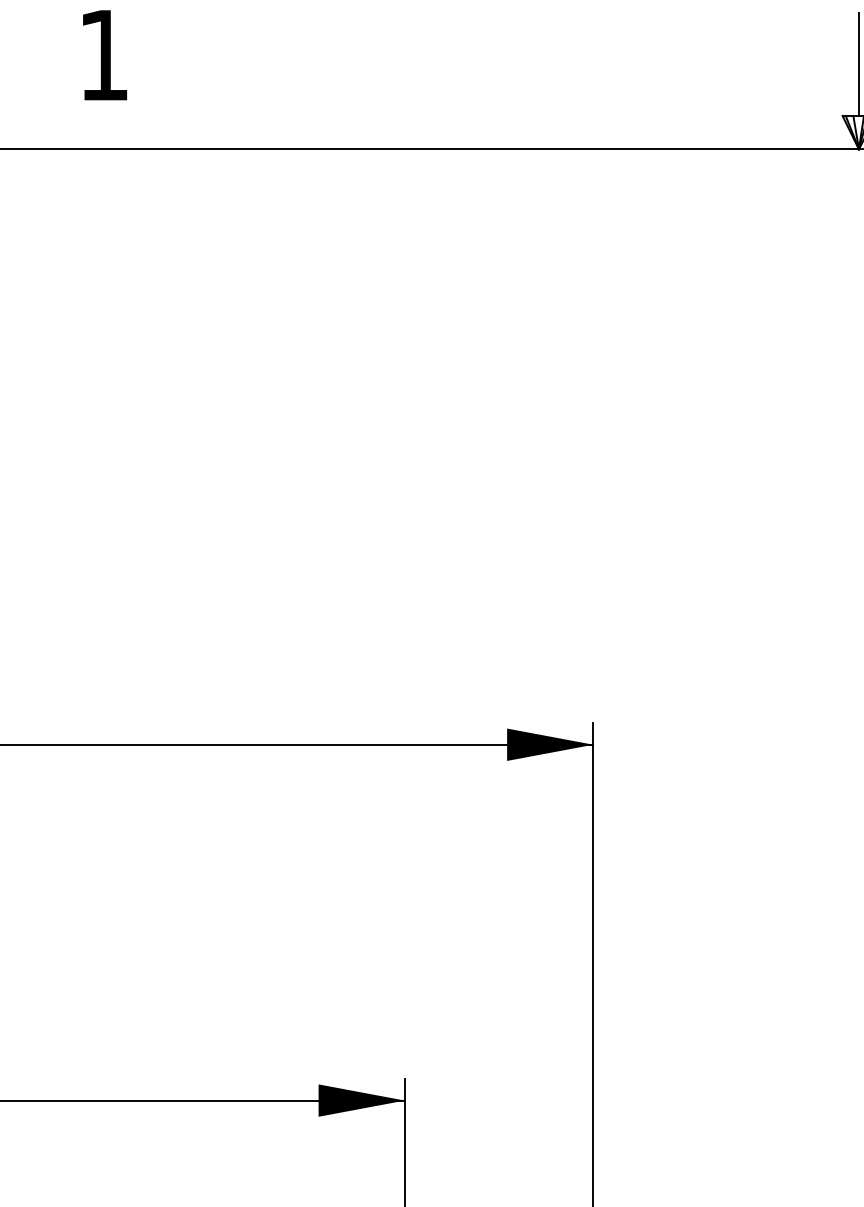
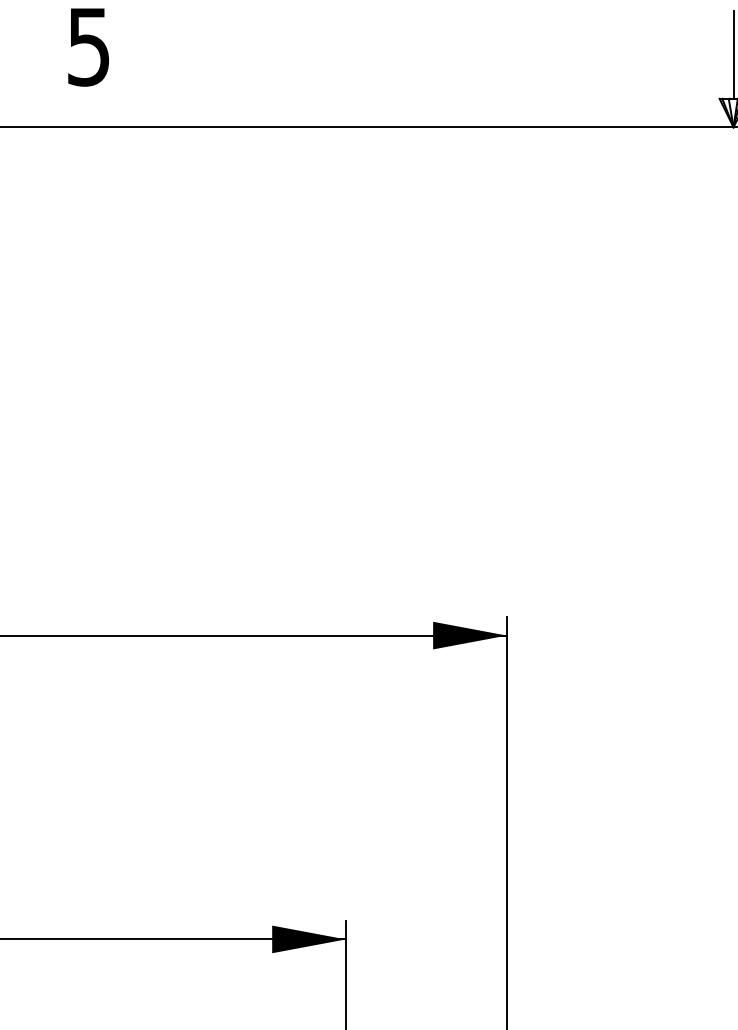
text: (103, 55) -> (88, 47), 1 -> 5

